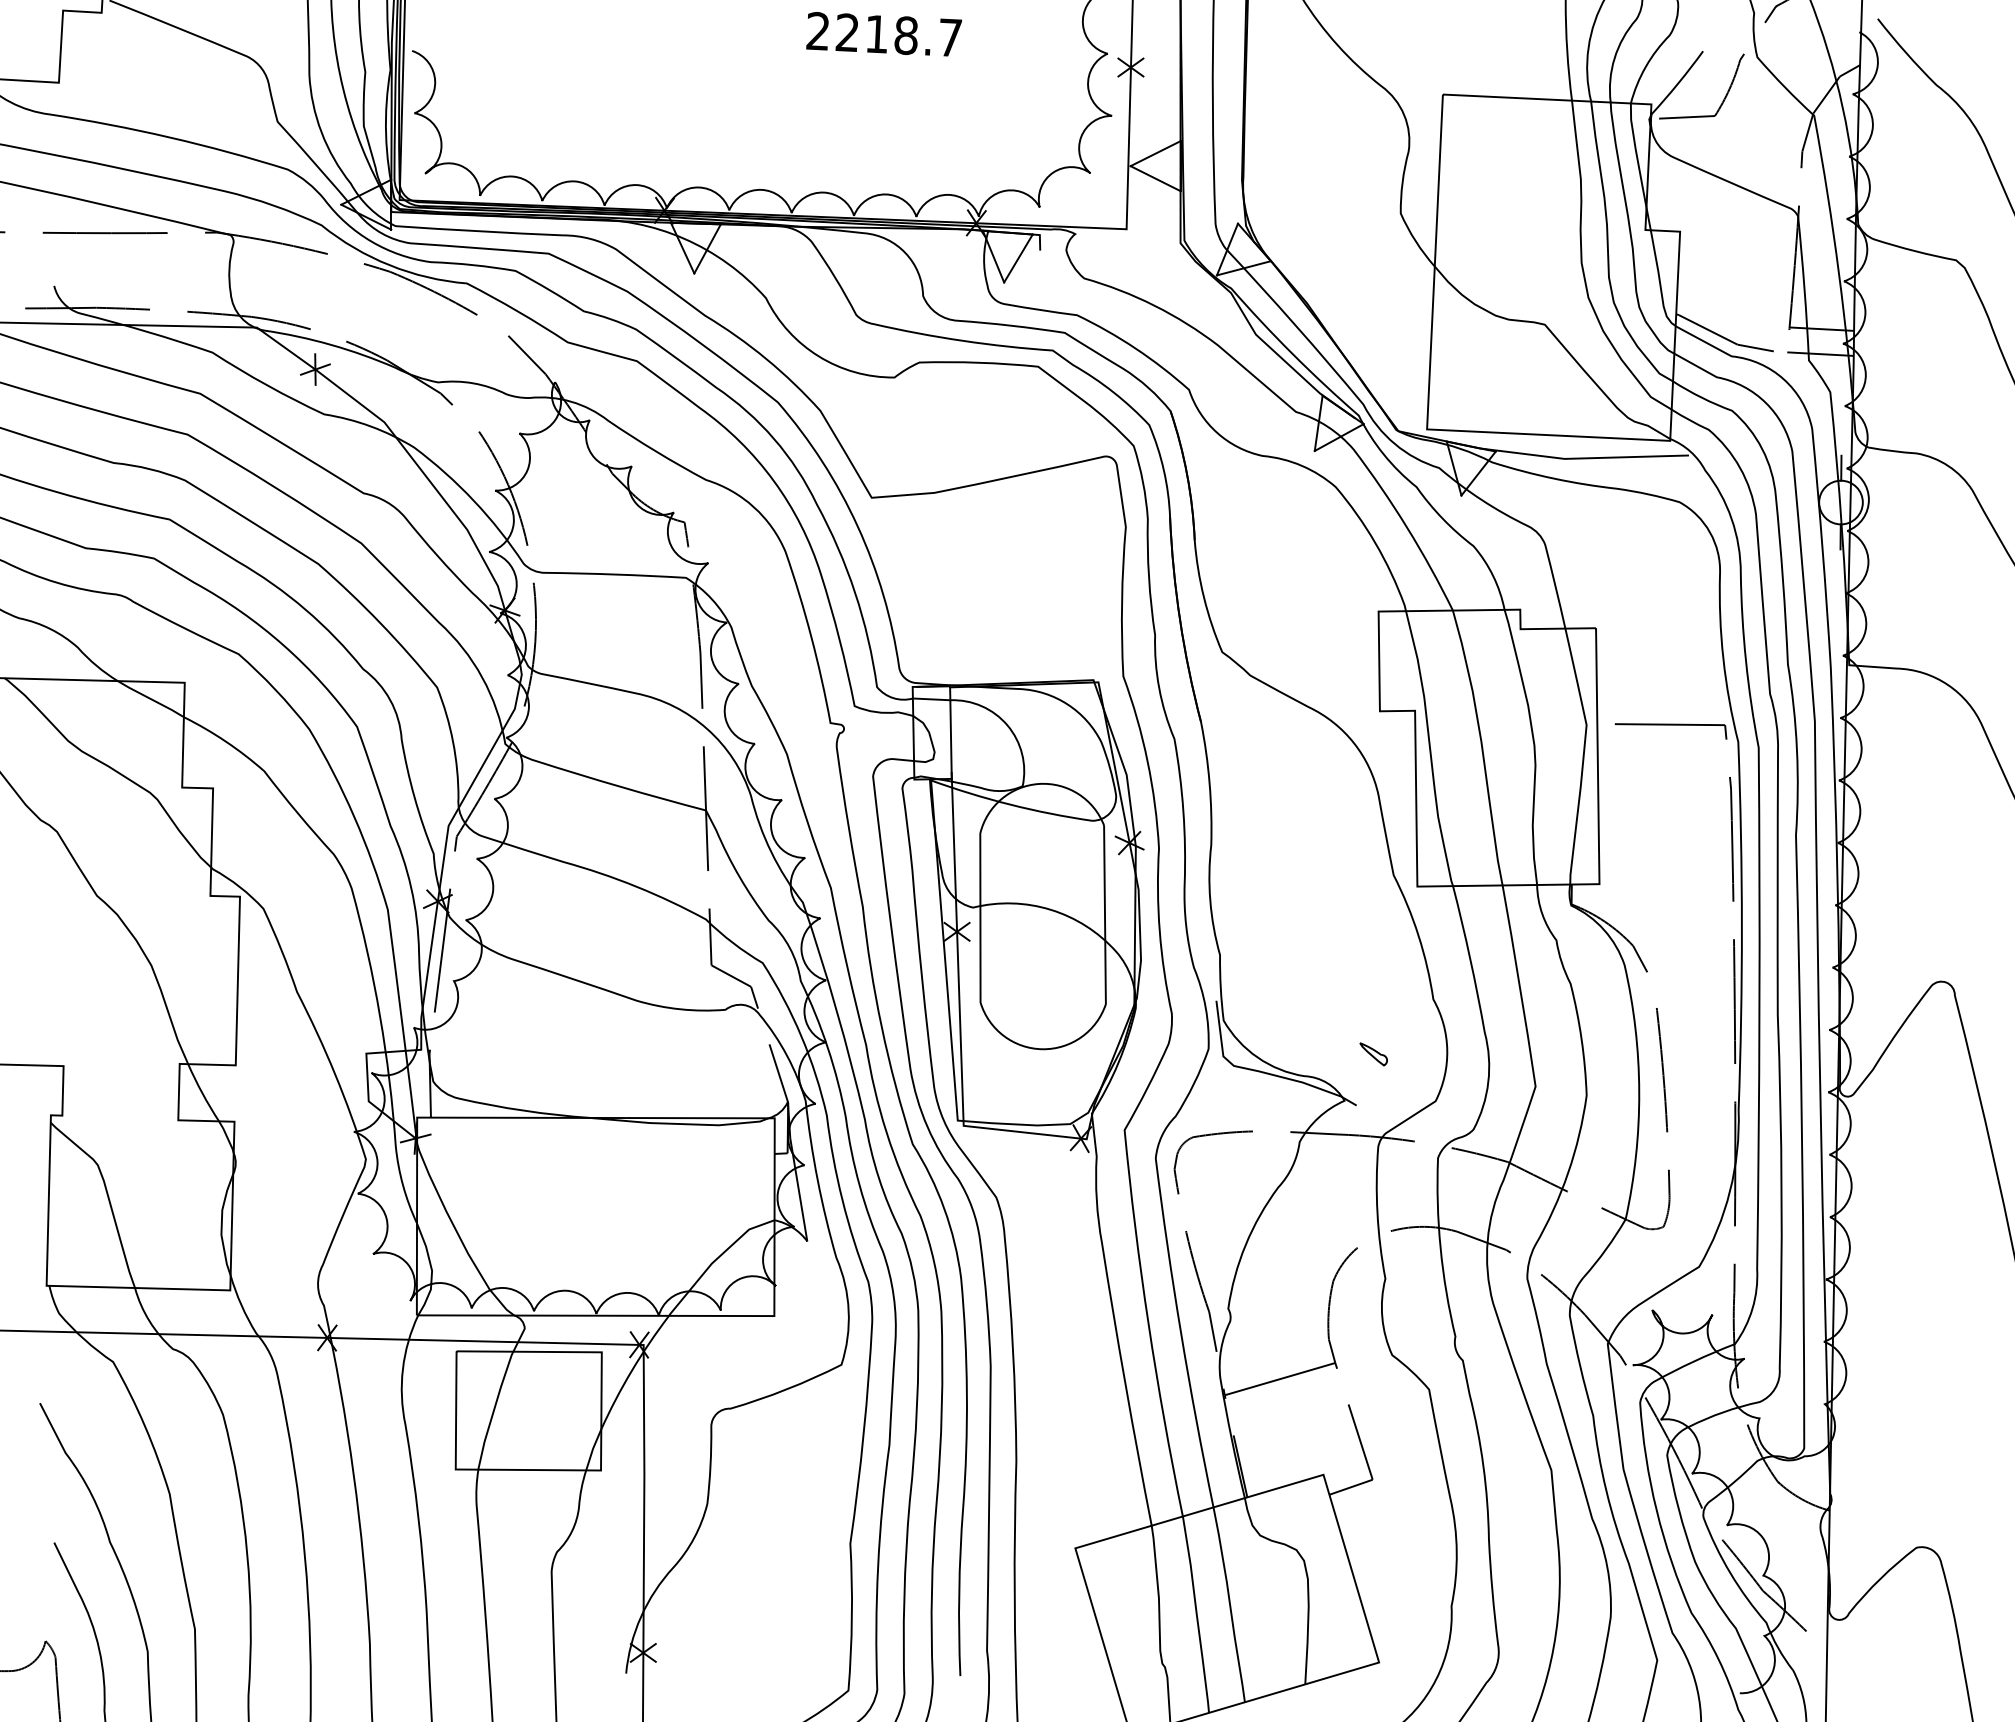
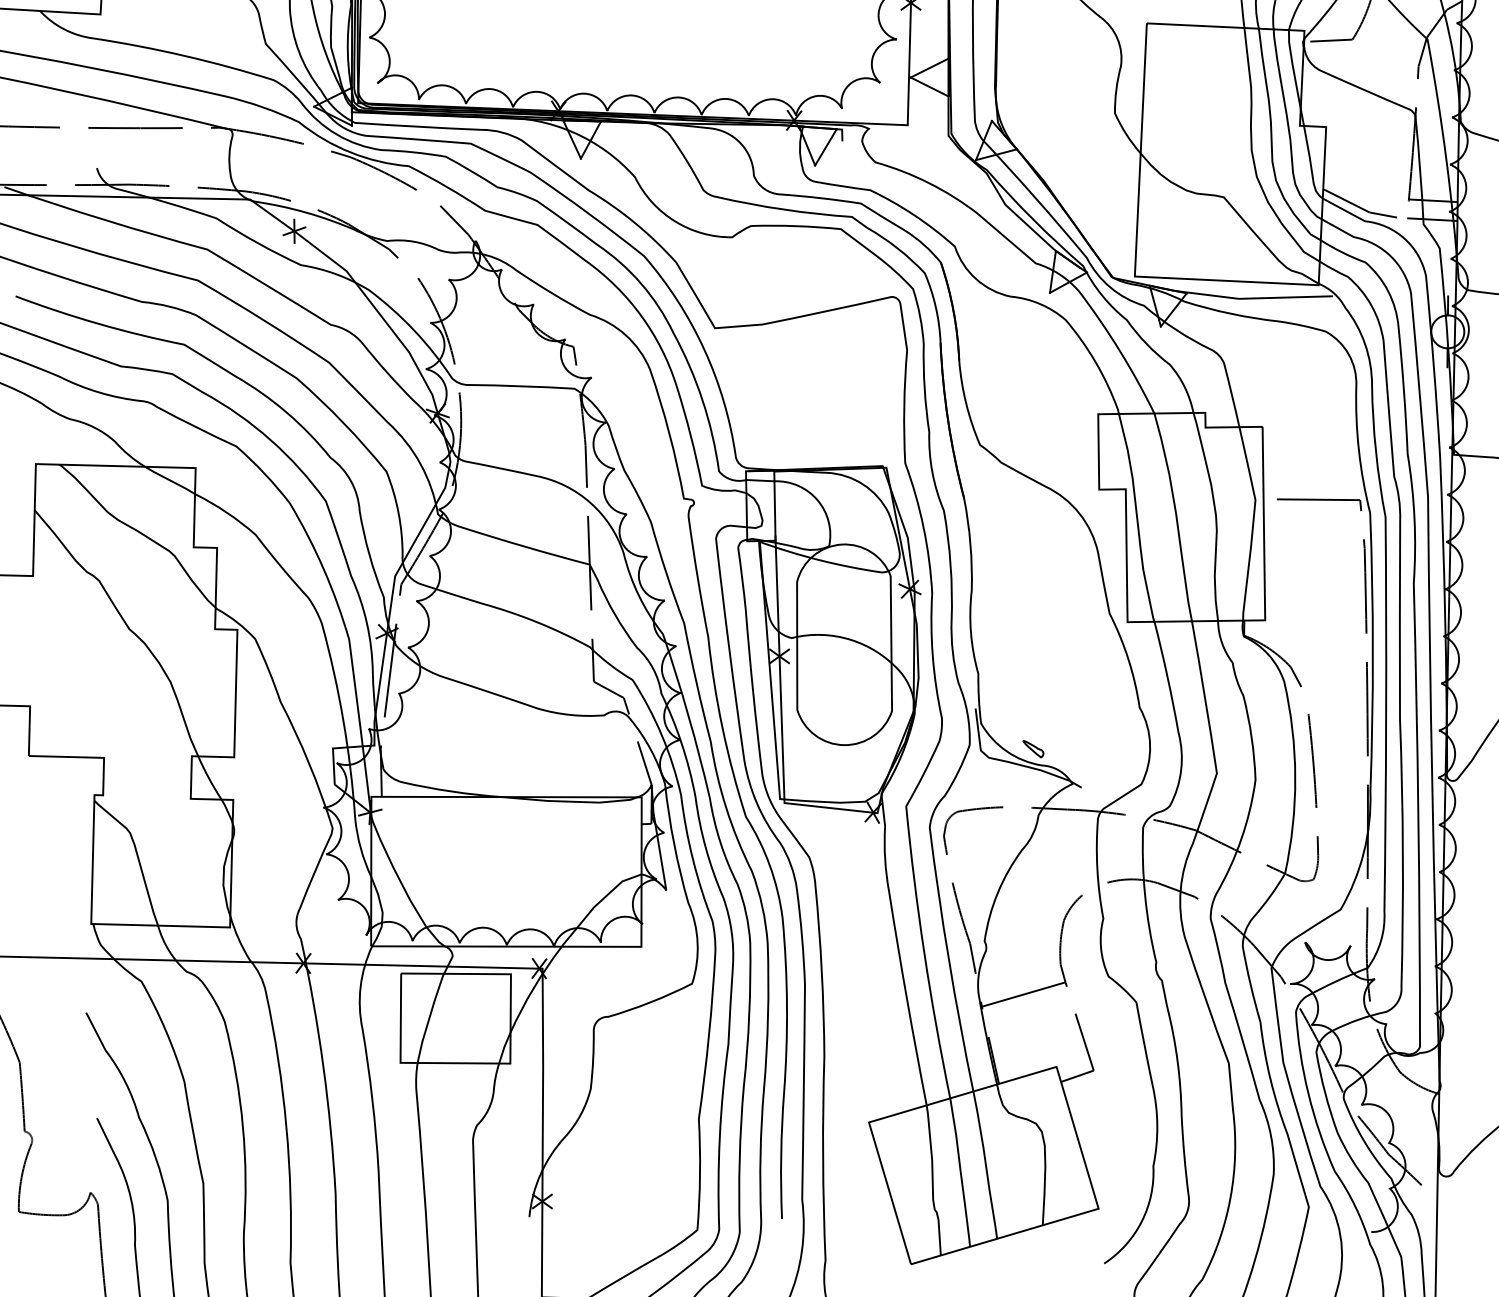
part: (1373, 1054) -> (1033, 749), moved

